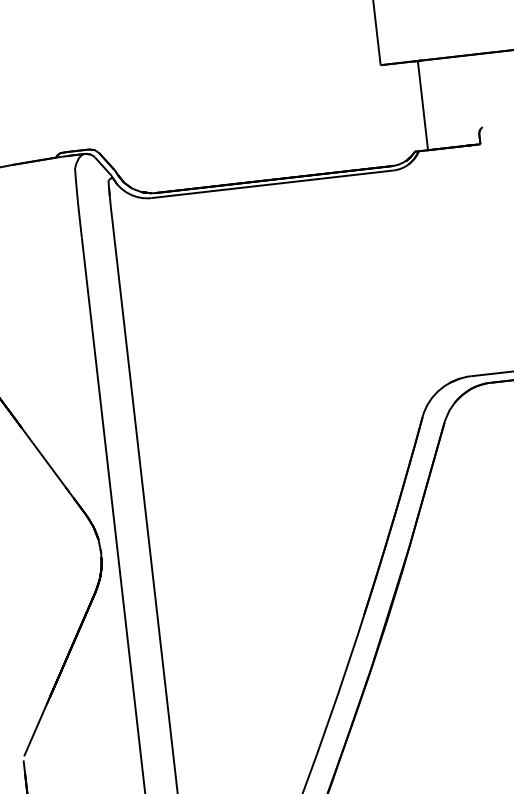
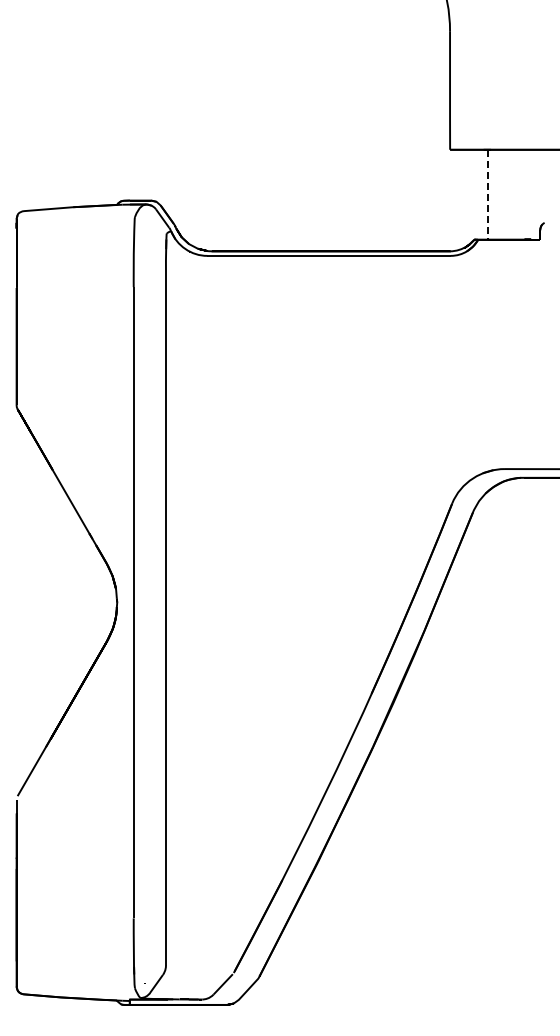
line: (422, 105) -> (487, 194), solid -> dashed

